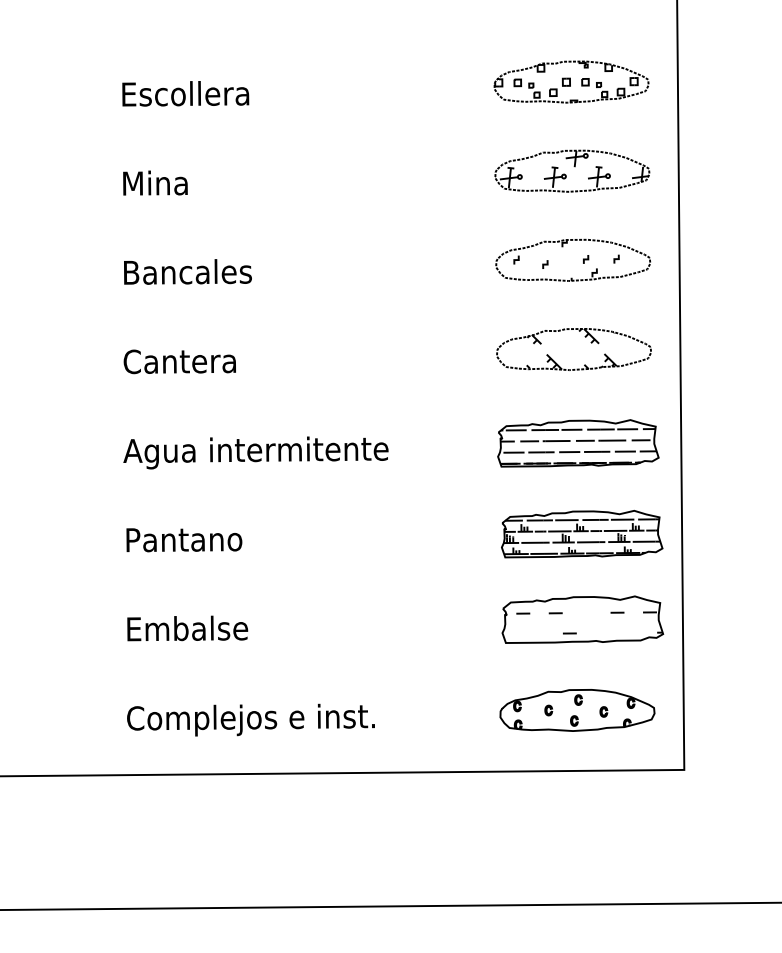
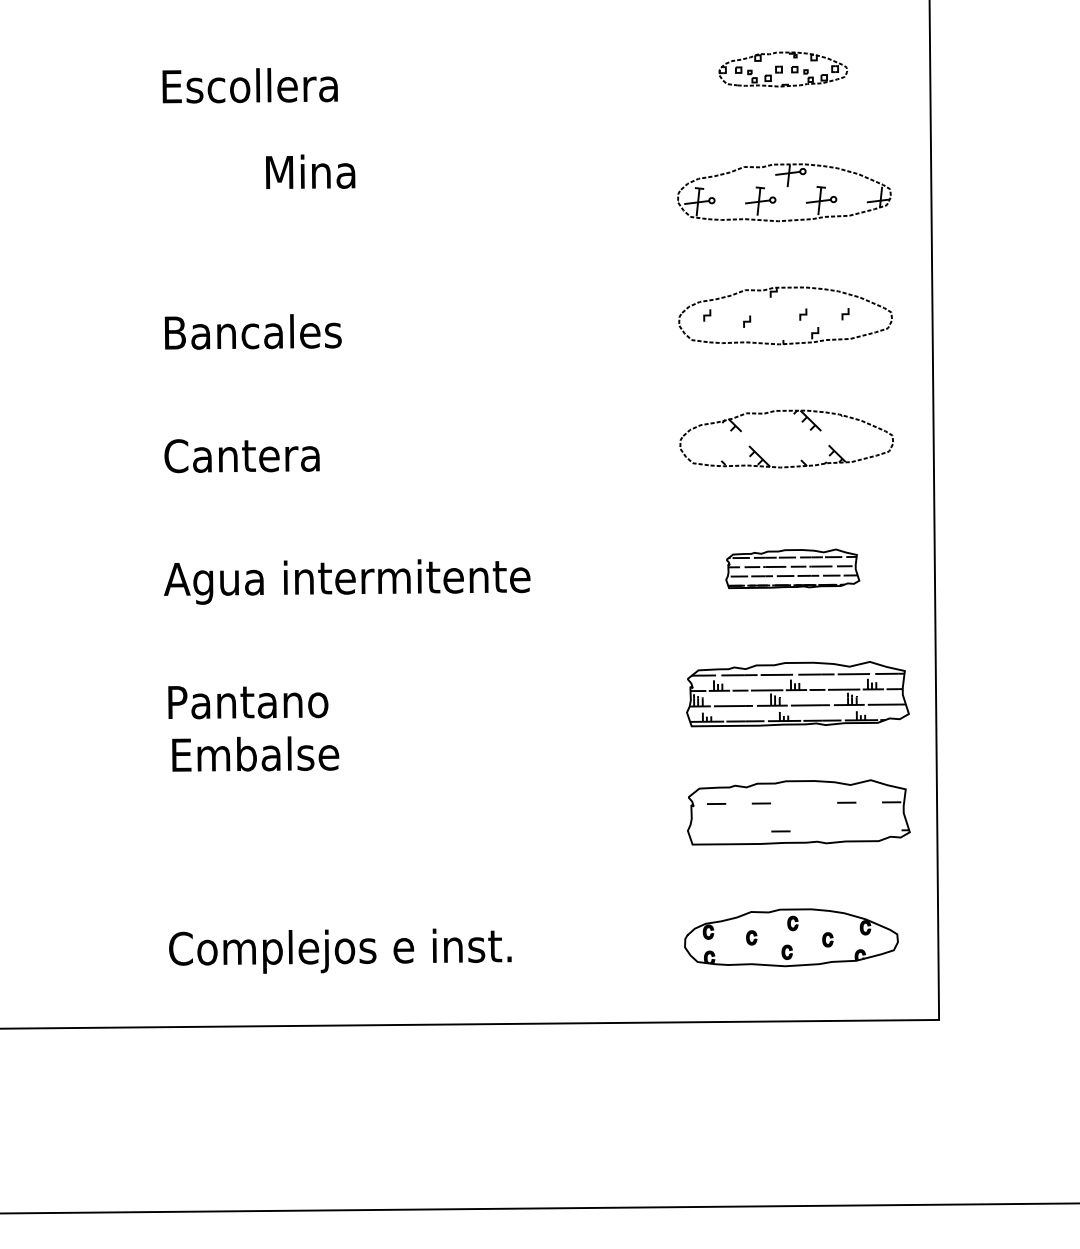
part: (571, 81) -> (783, 68), size x0.6
text: (155, 182) -> (310, 170), moved
part: (578, 443) -> (792, 568), size x0.6
text: (187, 628) -> (255, 754), moved

